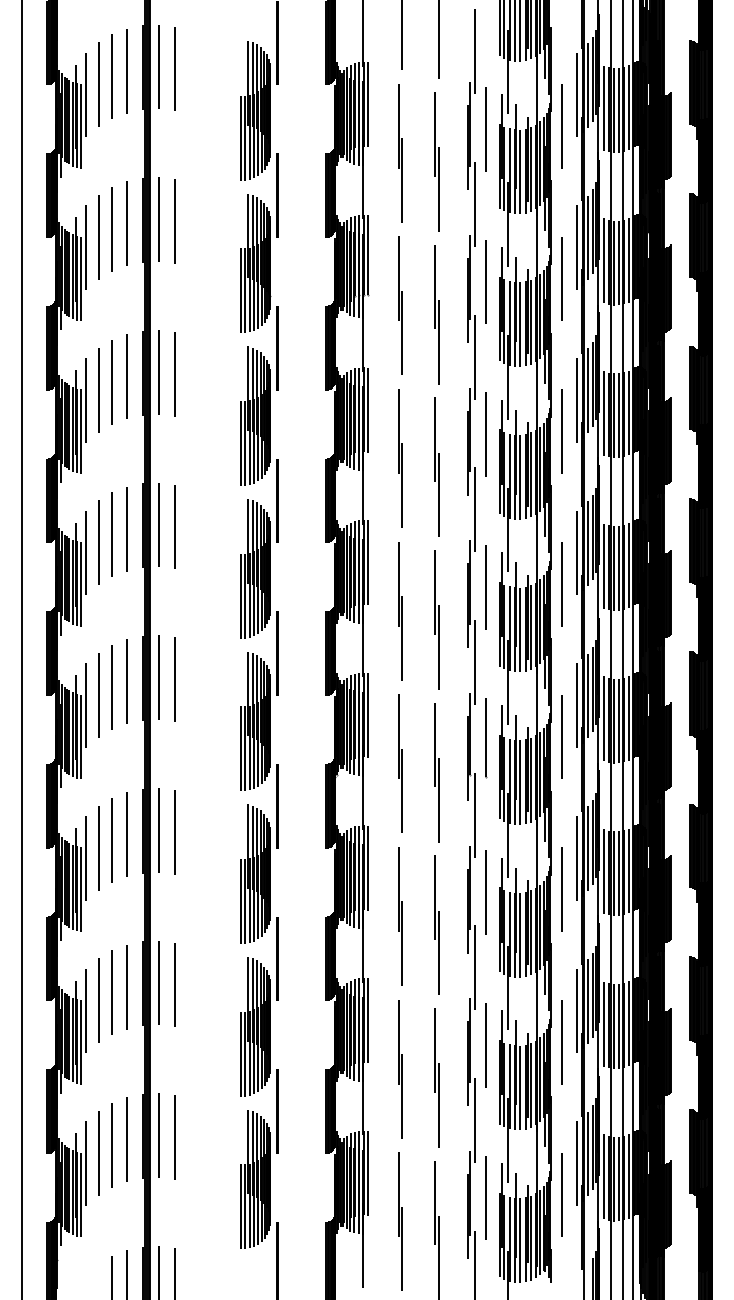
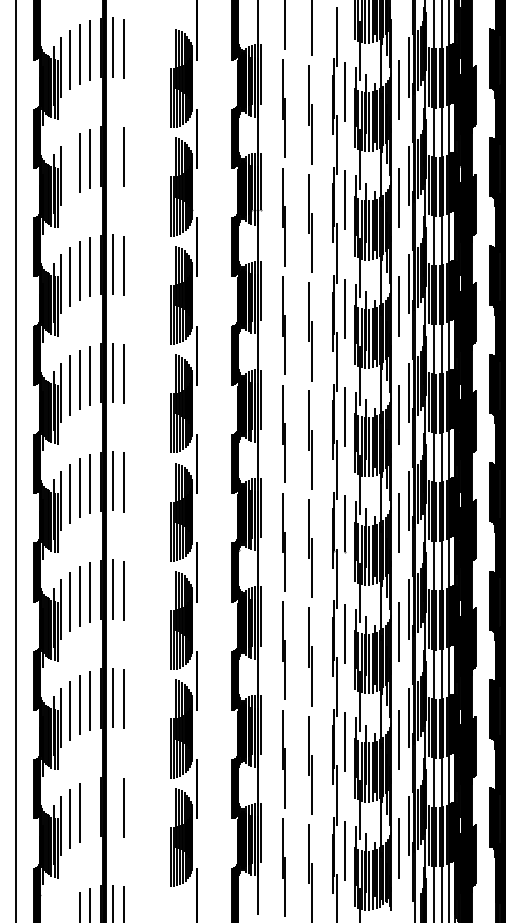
line: (158, 219) -> (112, 155), removed
line: (98, 237) -> (69, 168), removed
line: (158, 1135) -> (112, 806), removed
line: (127, 1140) -> (90, 809), removed

